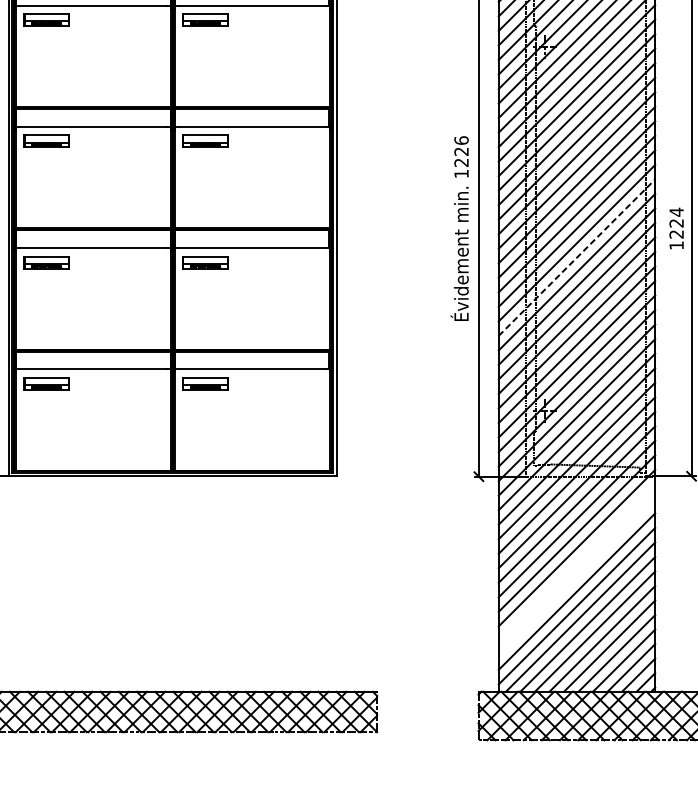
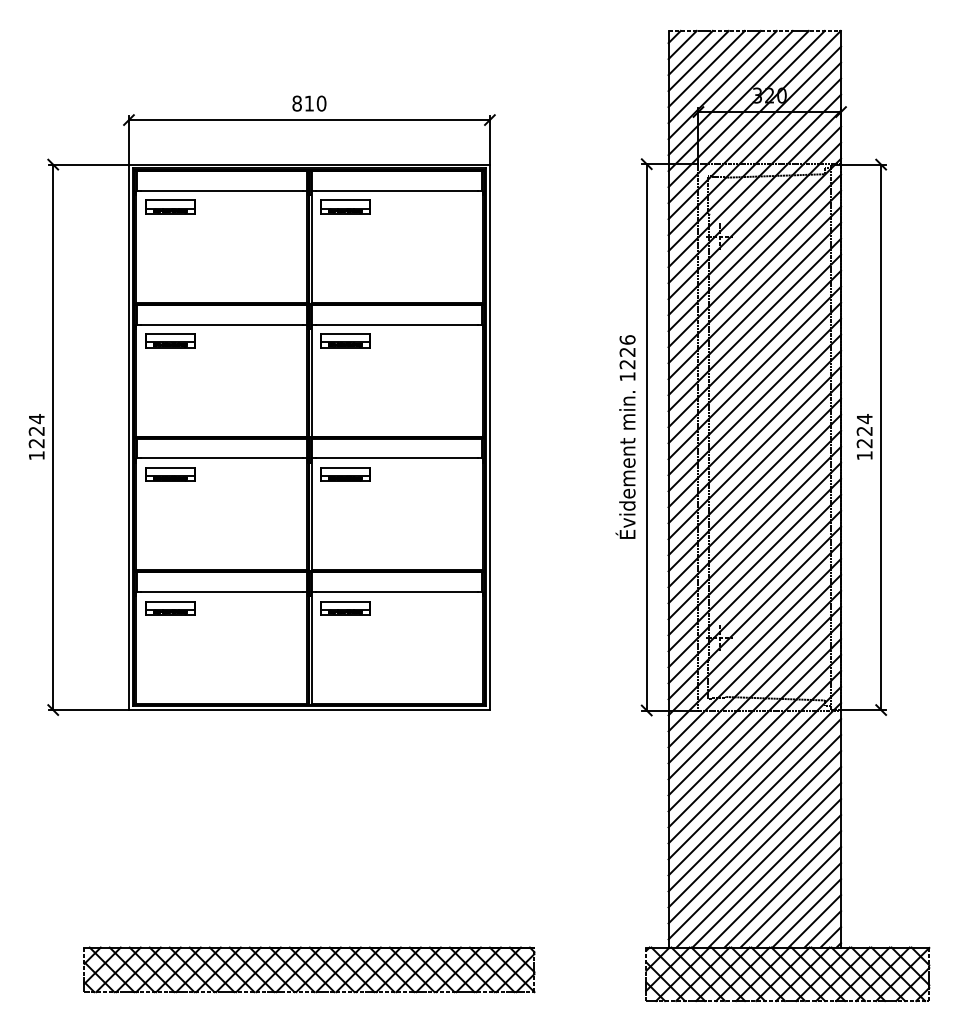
line: (576, 258) -> (754, 469), dashed -> solid
line: (576, 562) -> (754, 805), added
line: (576, 577) -> (754, 821), added

